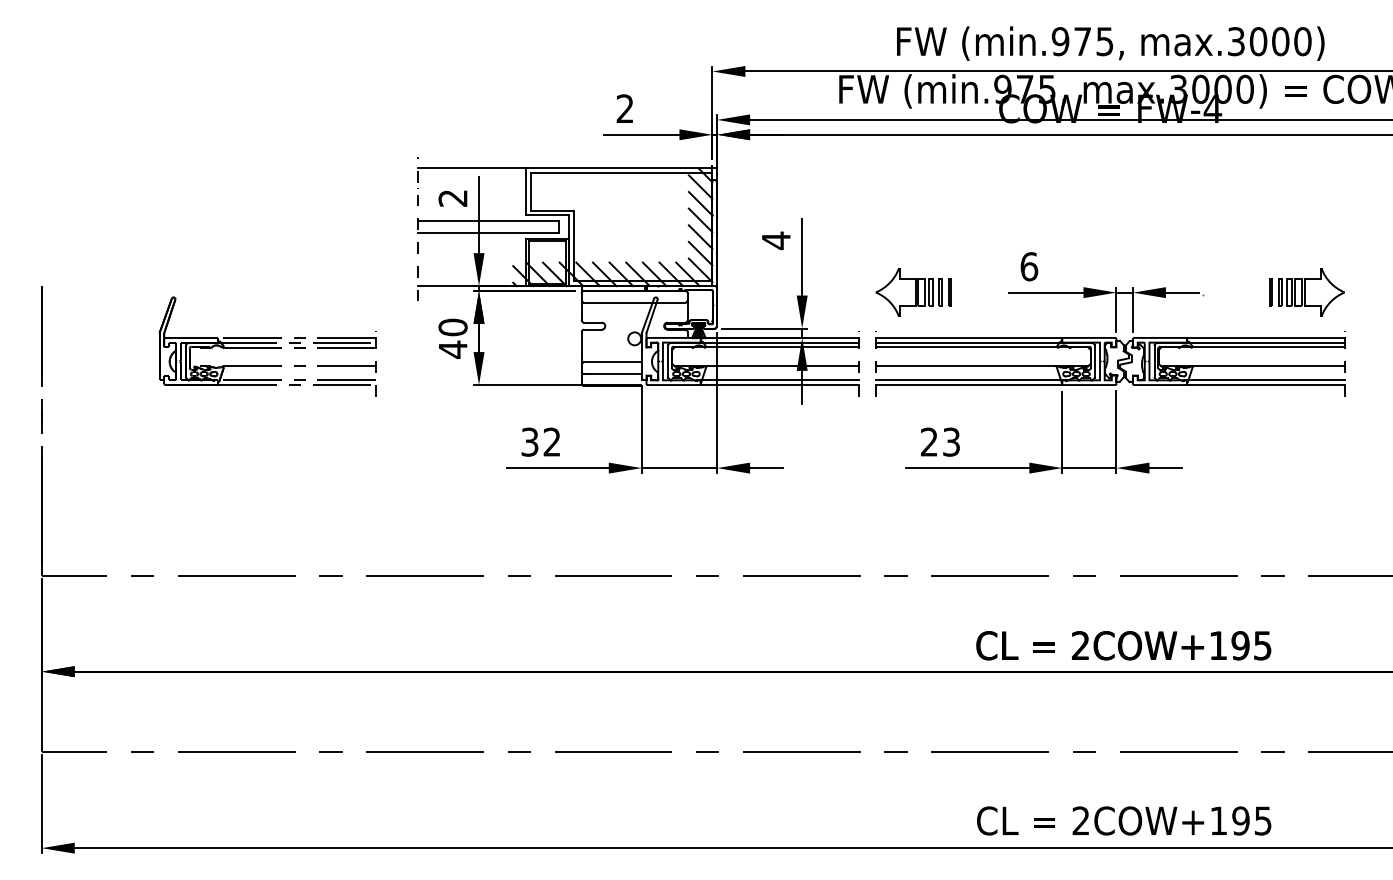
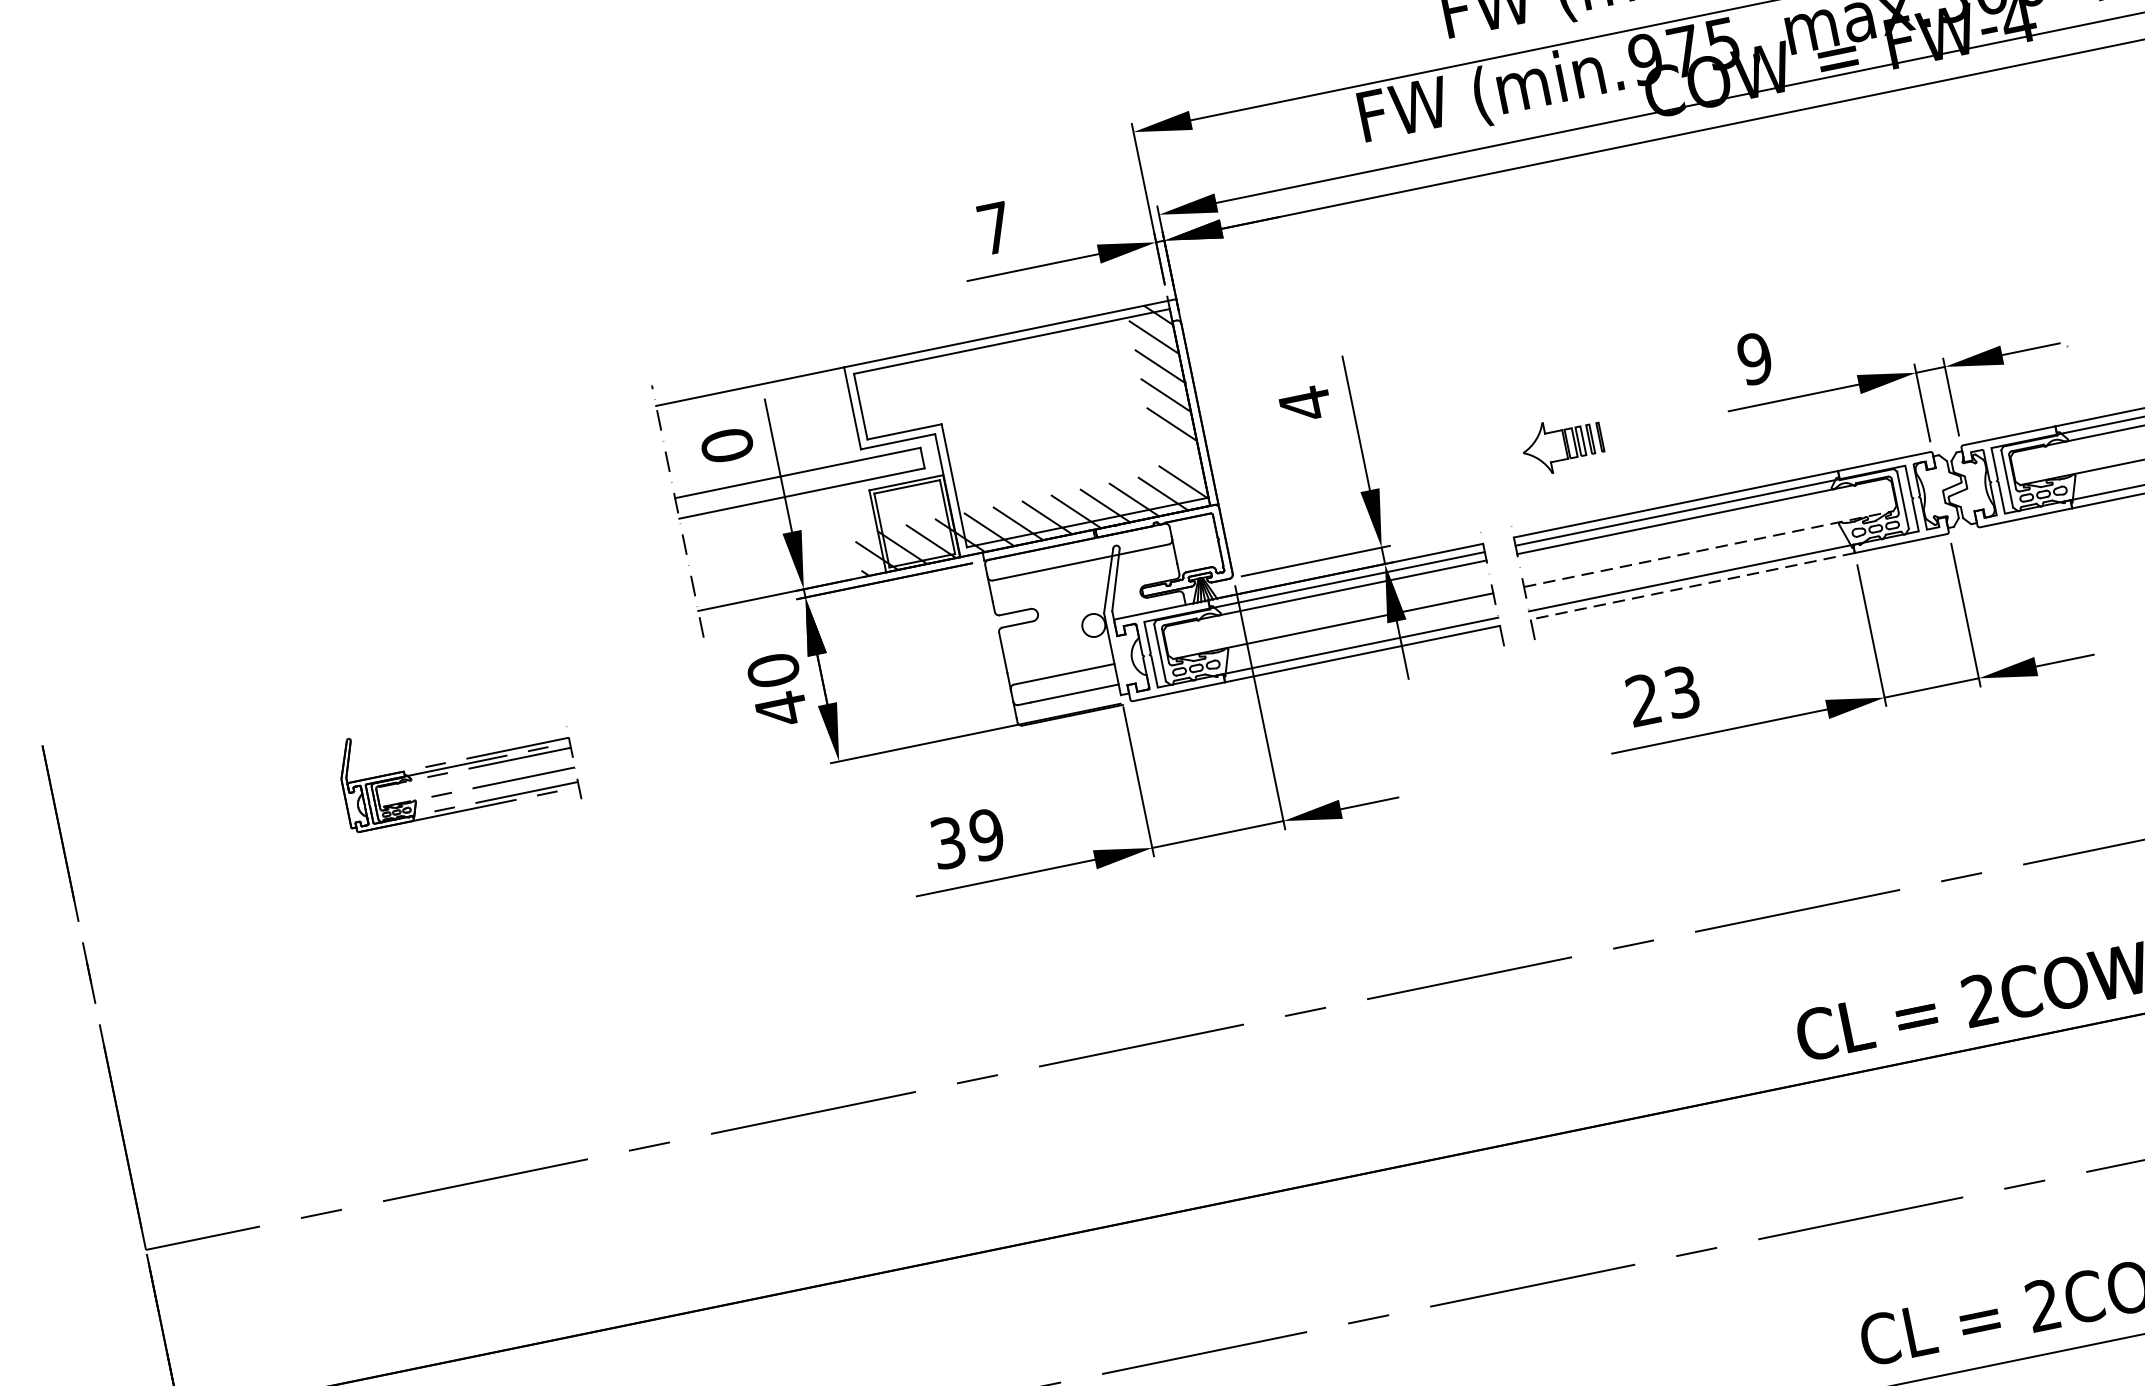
text: (624, 108) -> (993, 227), 2 -> 7
text: (452, 197) -> (725, 444), 2 -> 0
line: (700, 253) -> (1177, 453), removed
text: (1029, 266) -> (1755, 358), 6 -> 9
part: (913, 292) -> (1562, 445), size x0.6
part: (267, 346) -> (457, 770), size x0.6
line: (982, 366) -> (1709, 549), solid -> dashed
line: (968, 385) -> (1691, 587), solid -> dashed
text: (551, 441) -> (985, 833), 32 -> 39

